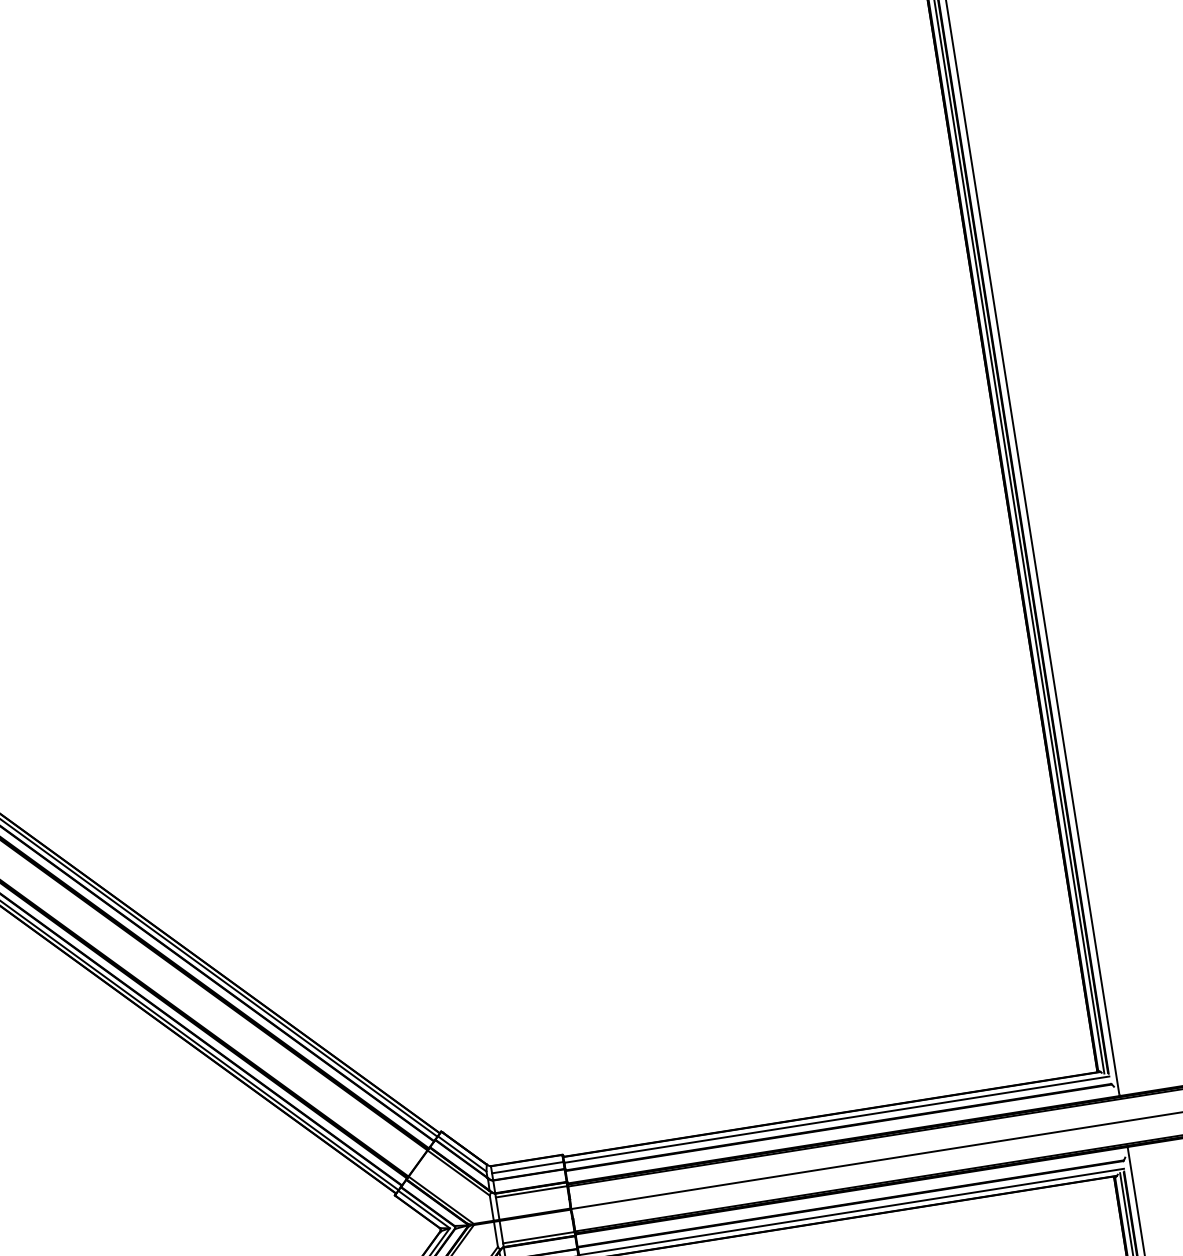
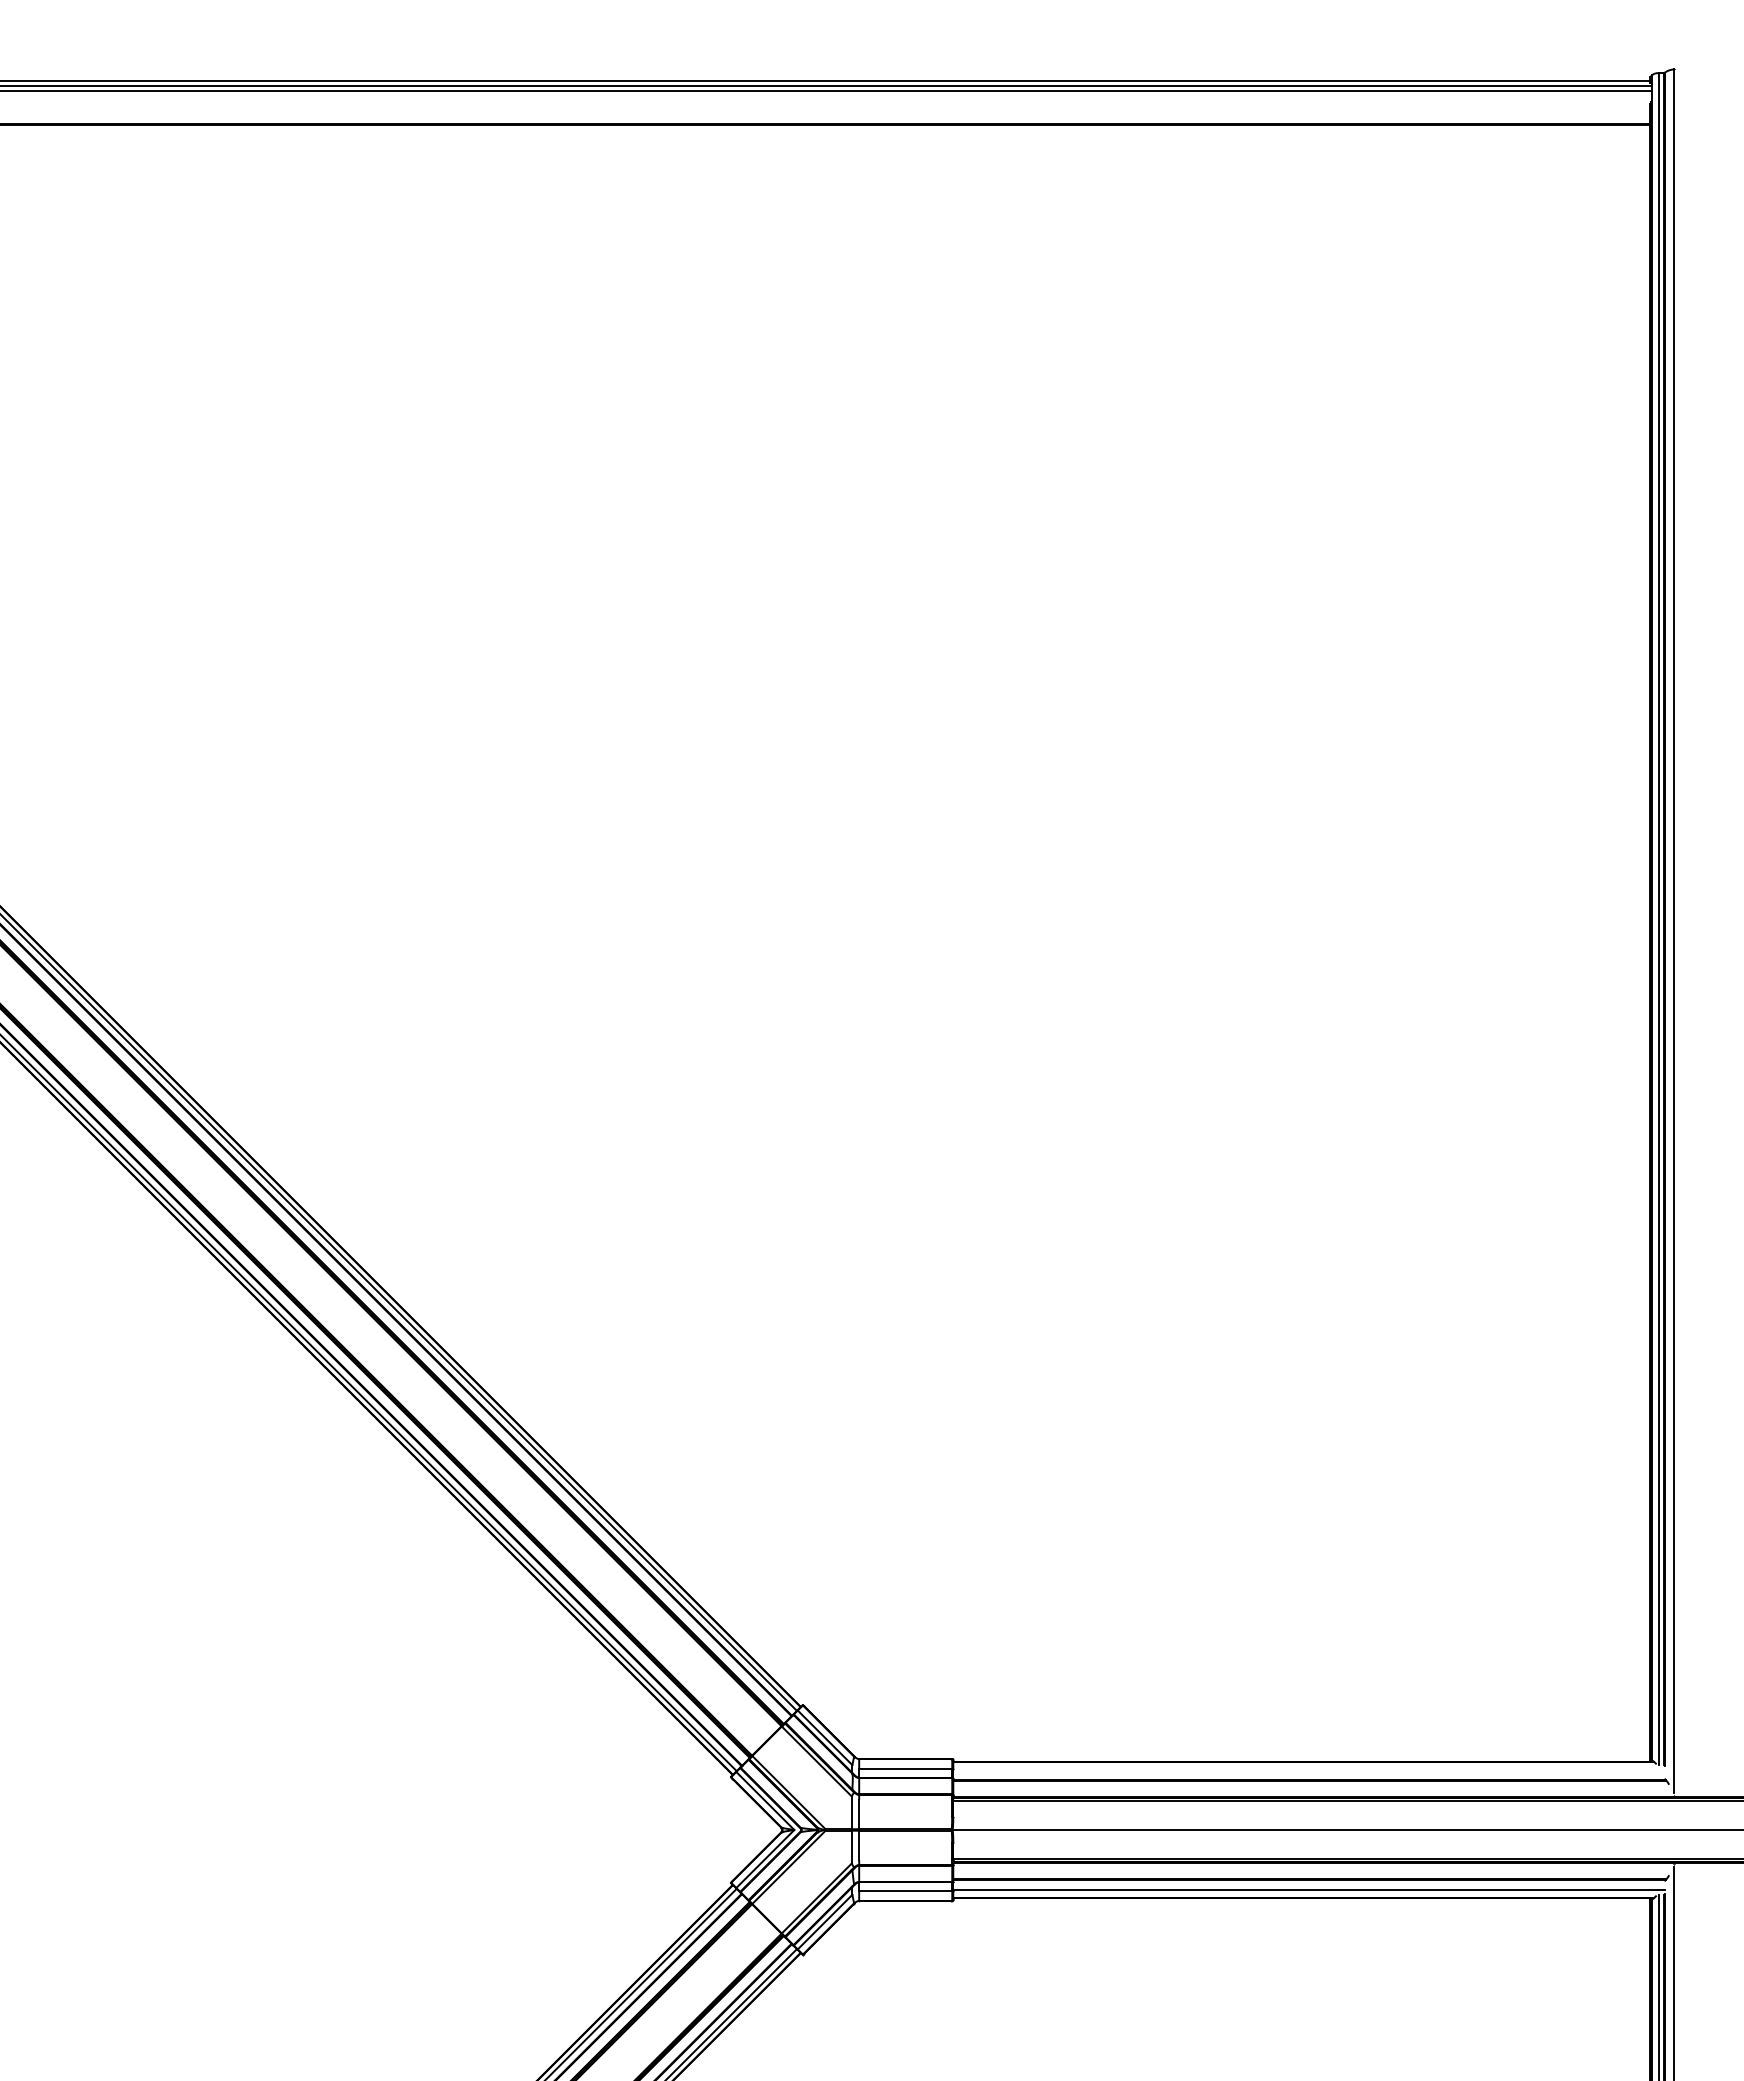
line: (836, 1119) -> (1308, 1769), removed
line: (531, 1192) -> (905, 1800), removed
line: (538, 1237) -> (905, 1859), removed

